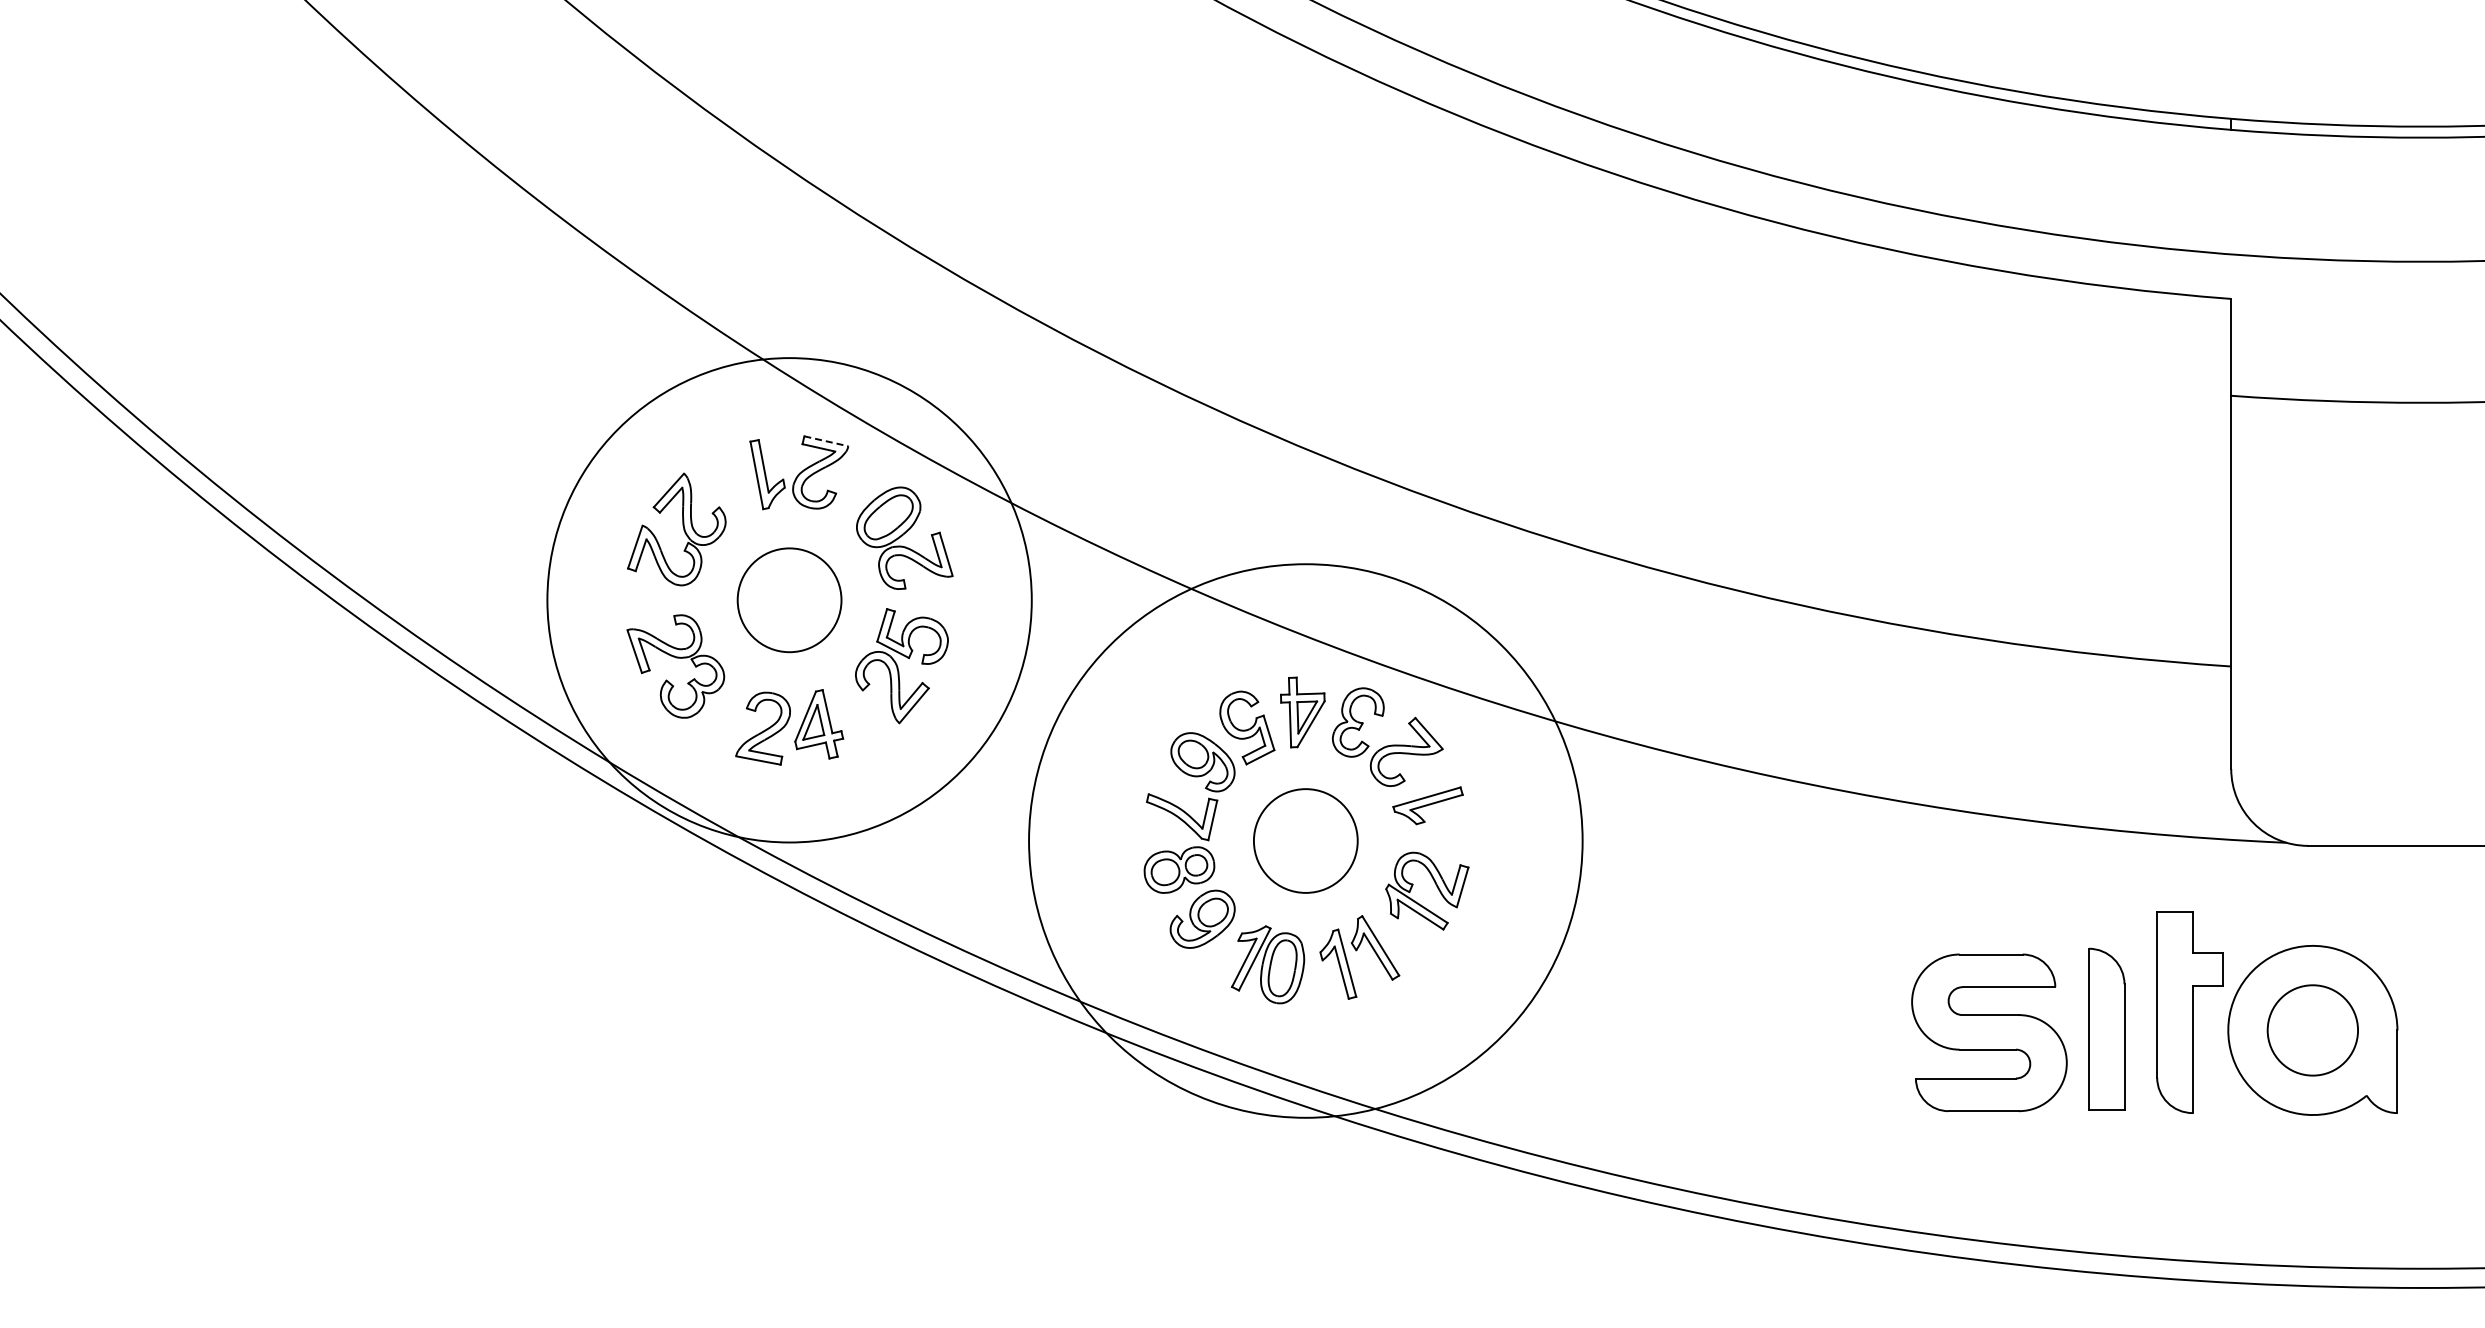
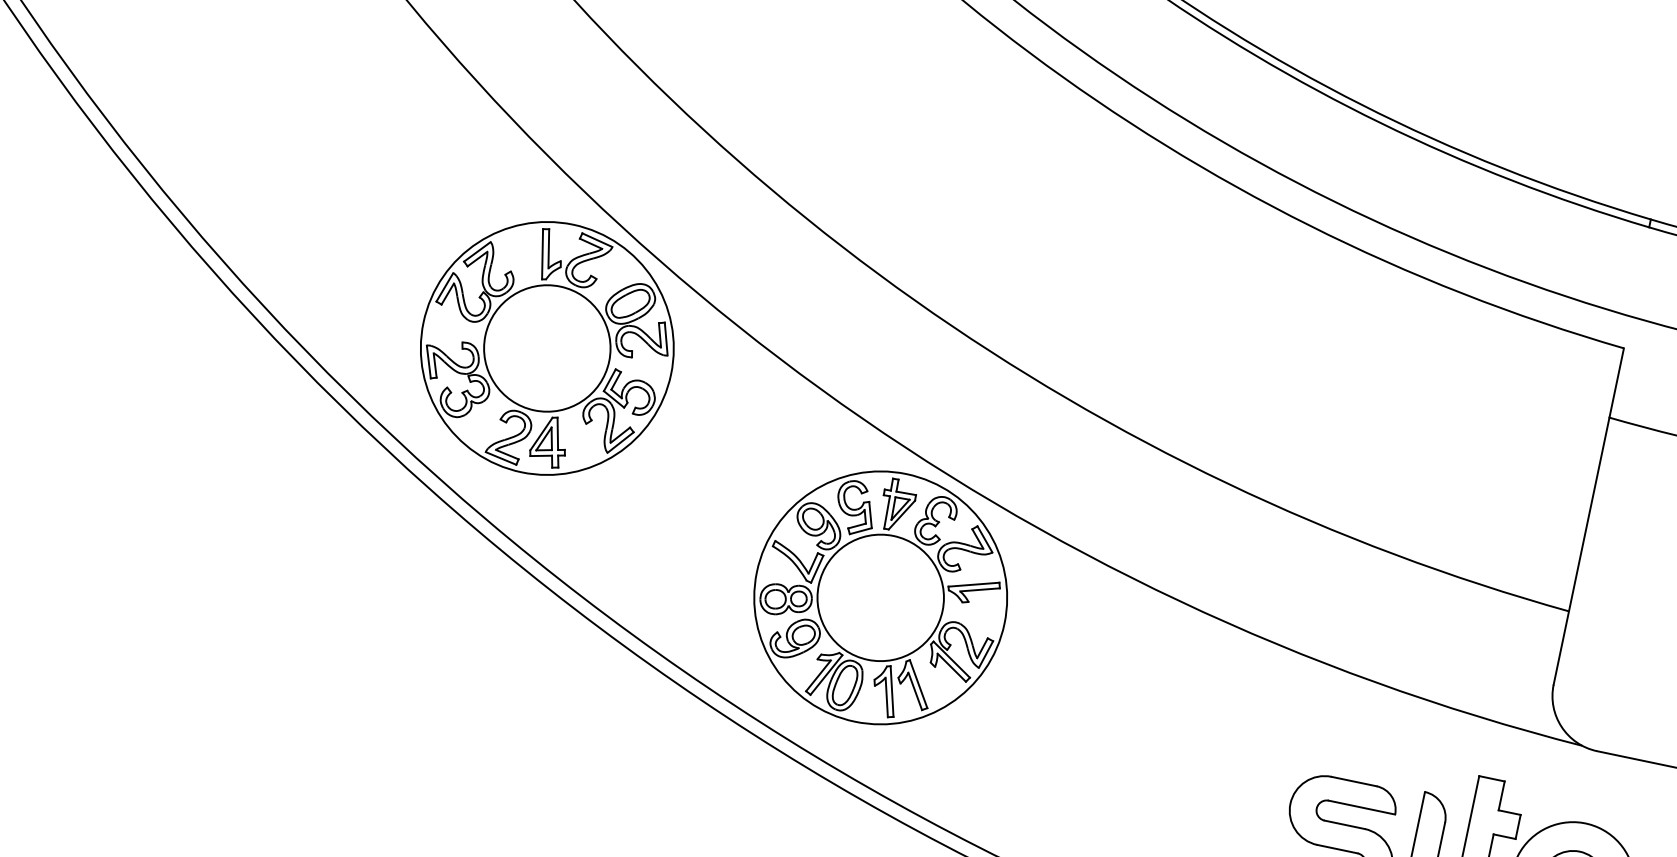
line: (826, 441) -> (597, 240), dashed -> solid
circle: (789, 599) -> (547, 347), size x1.67
circle: (789, 600) -> (547, 348), size x0.71
circle: (1305, 840) -> (880, 597), size x1.67
circle: (1305, 841) -> (880, 598), size x0.62

